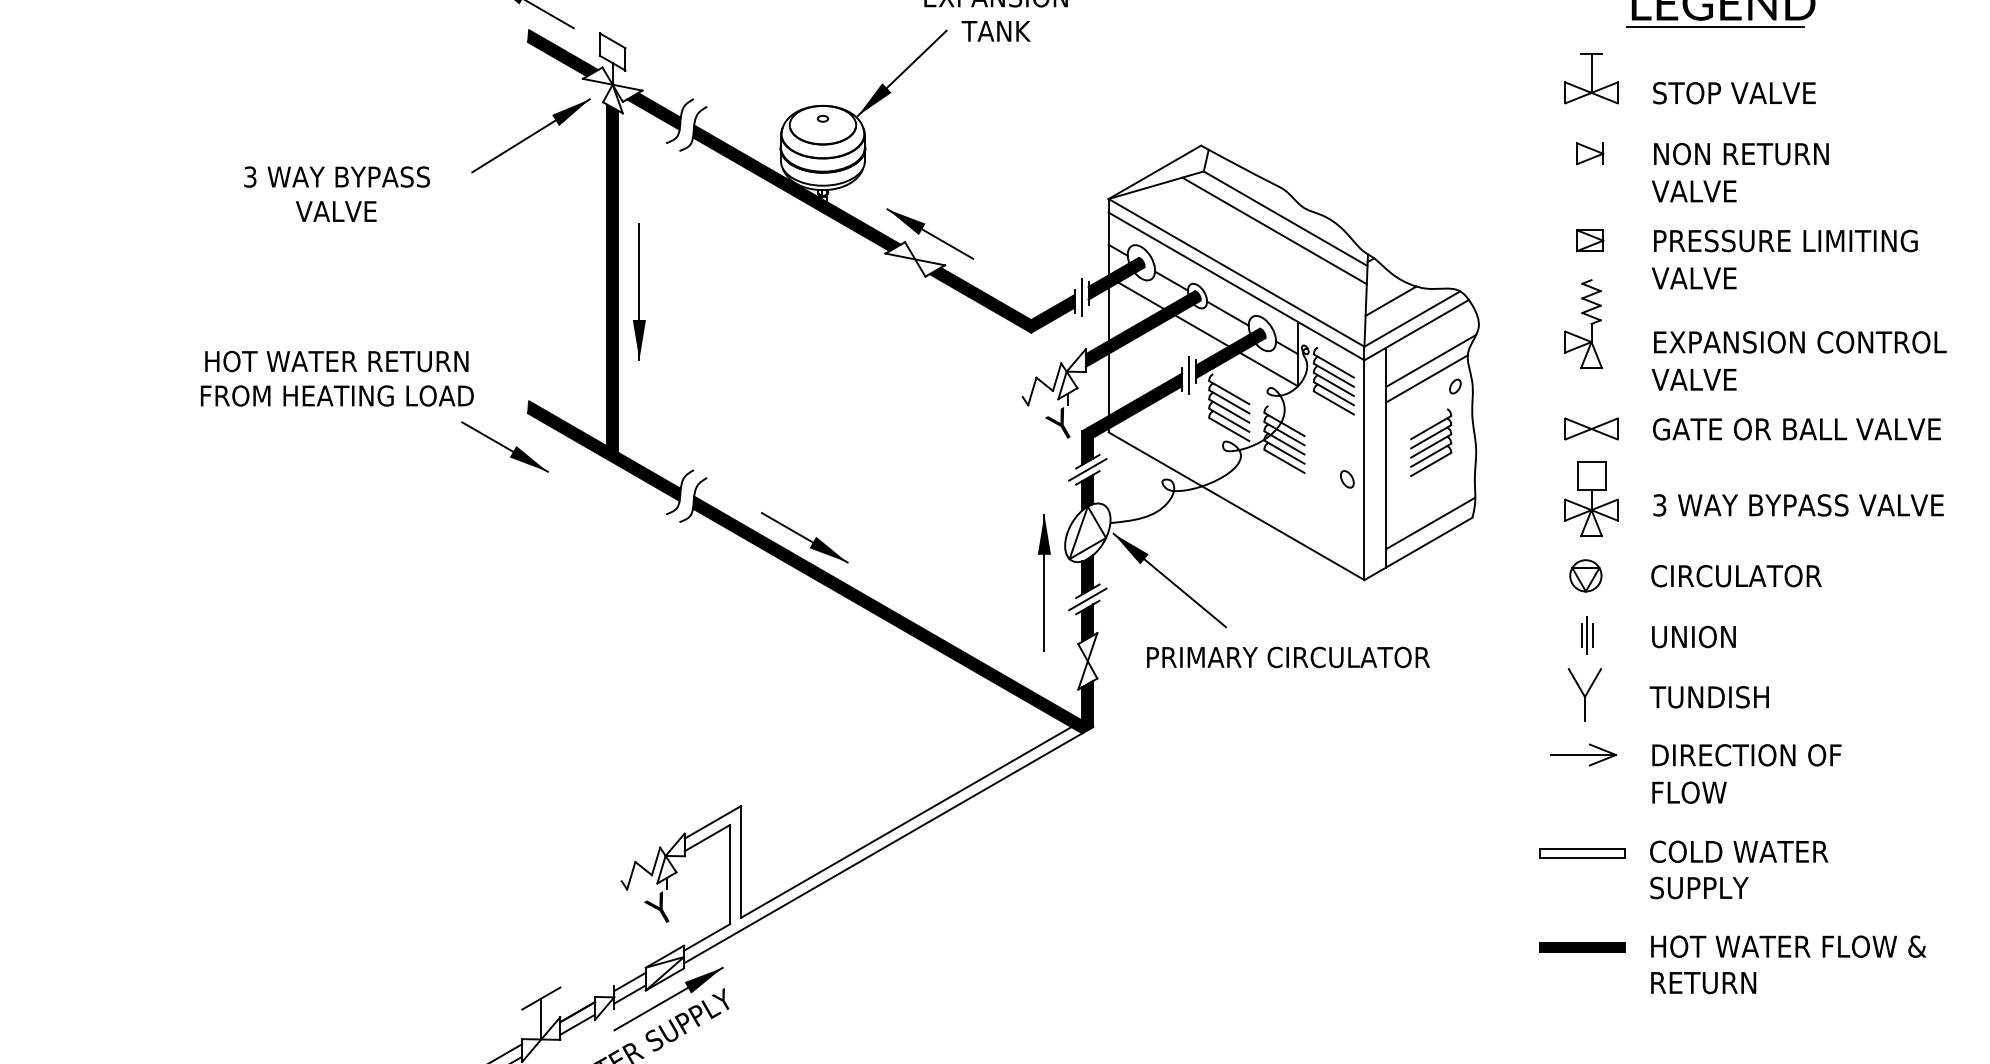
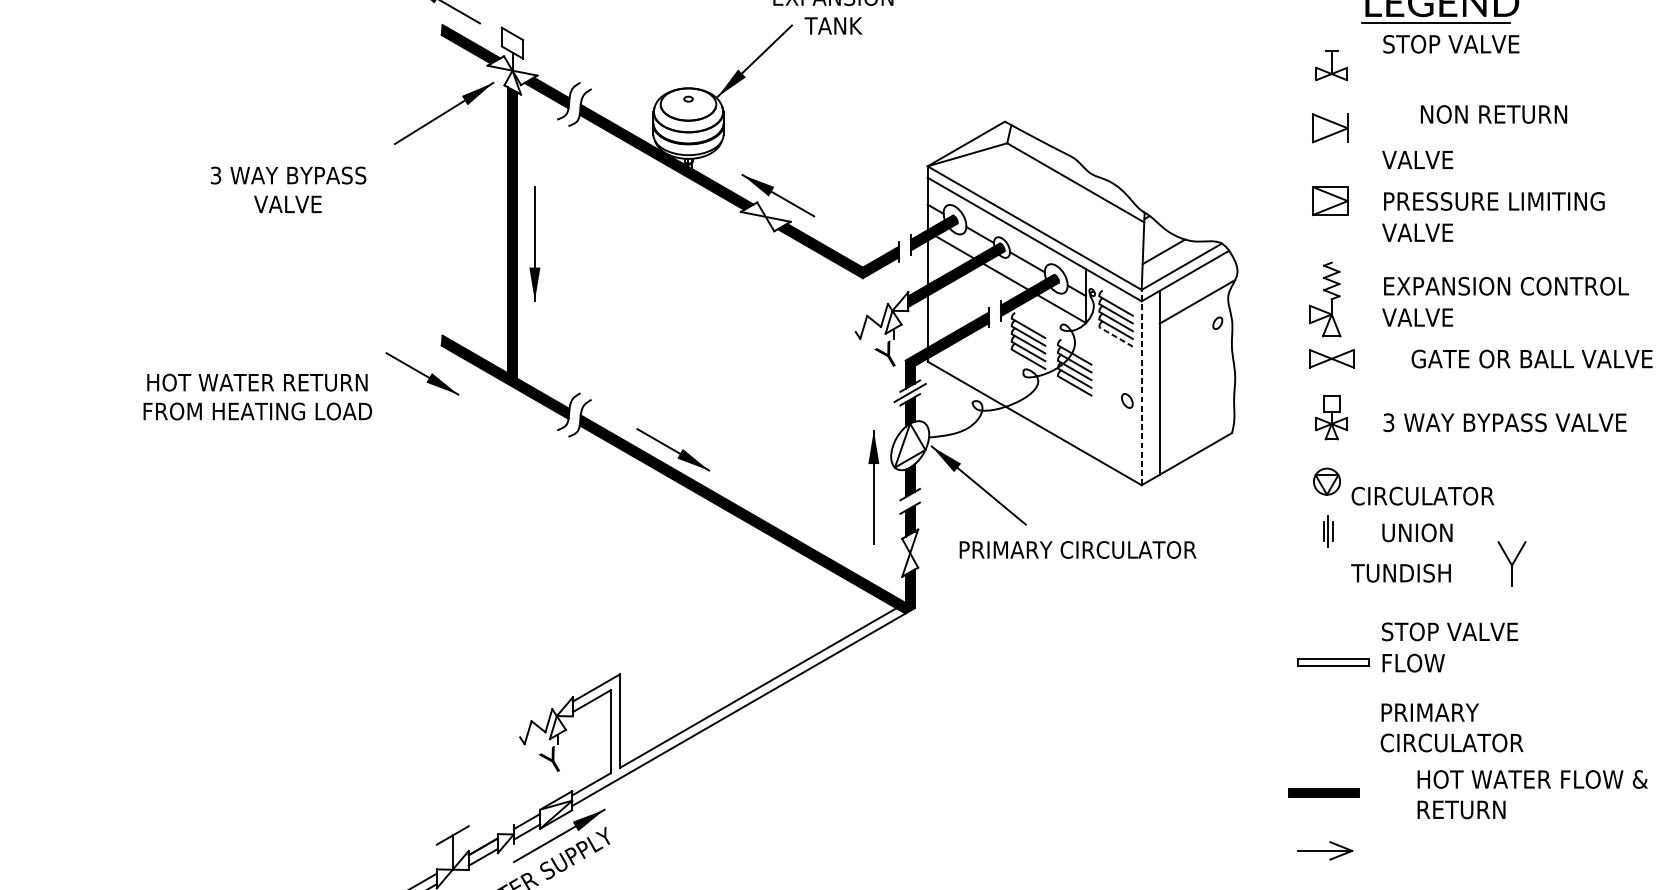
part: (1591, 78) -> (1331, 65), size x0.7
text: (1734, 93) -> (1451, 44), moved
part: (1590, 153) -> (1330, 128), size x1.6
text: (1741, 153) -> (1494, 114), moved
text: (336, 193) -> (288, 189), moved
line: (1274, 230) -> (1066, 192), removed
part: (1590, 240) -> (1330, 201), size x1.6
line: (1081, 297) -> (904, 248), removed
part: (1590, 324) -> (1330, 299), moved
line: (1189, 375) -> (995, 314), removed
text: (337, 378) -> (257, 396), moved
line: (1426, 378) -> (1193, 316), removed
line: (1333, 402) -> (1115, 336), solid -> dashed
text: (1796, 429) -> (1531, 359), moved
part: (1431, 442) -> (1197, 370), removed
line: (1364, 463) -> (1141, 387), solid -> dashed
part: (1591, 499) -> (1331, 417), size x0.7
line: (1430, 523) -> (1196, 437), removed
text: (1736, 576) -> (1422, 496), moved
line: (1087, 599) -> (909, 501), removed
part: (1584, 694) -> (1511, 563), moved
text: (1708, 697) -> (1400, 573), moved
part: (1583, 754) -> (1325, 850), moved
text: (1746, 755) -> (1461, 632), DIRECTION OF -> STOP VALVE
part: (1582, 853) -> (1333, 662), moved
text: (1739, 869) -> (1455, 727), COLD WATER SUPPLY -> PRIMARY CIRCULATOR
text: (1788, 964) -> (1532, 794), moved

